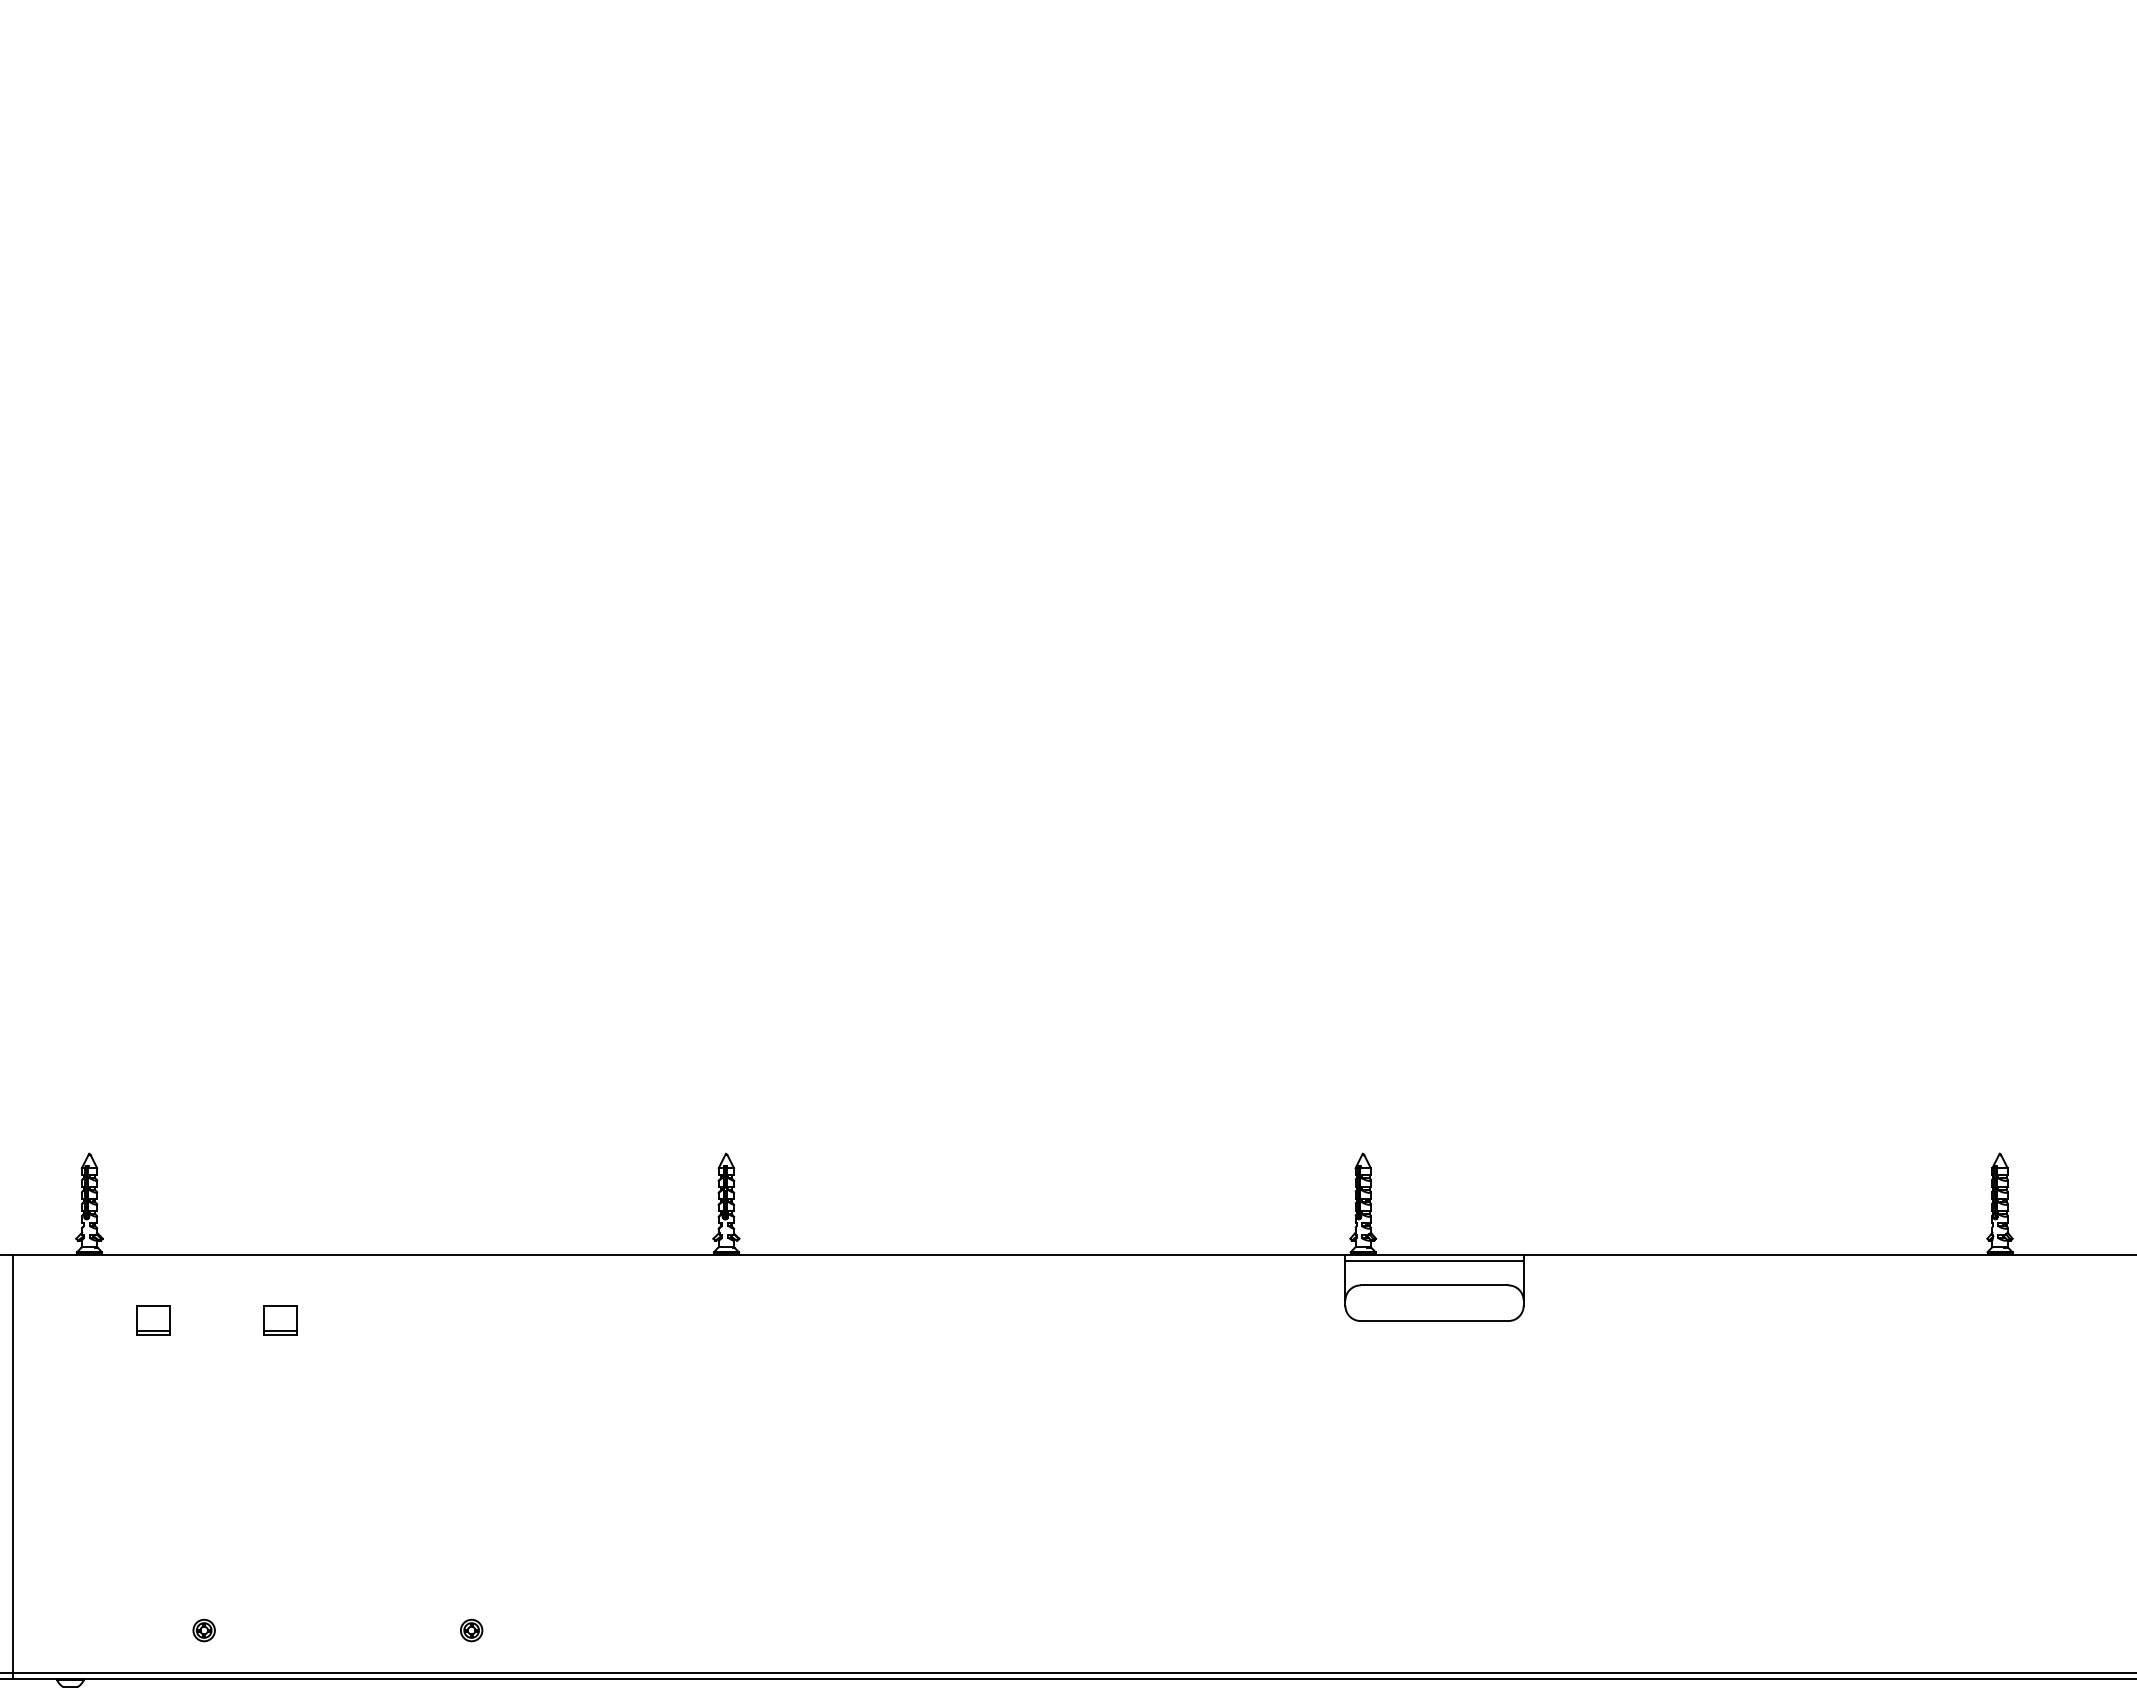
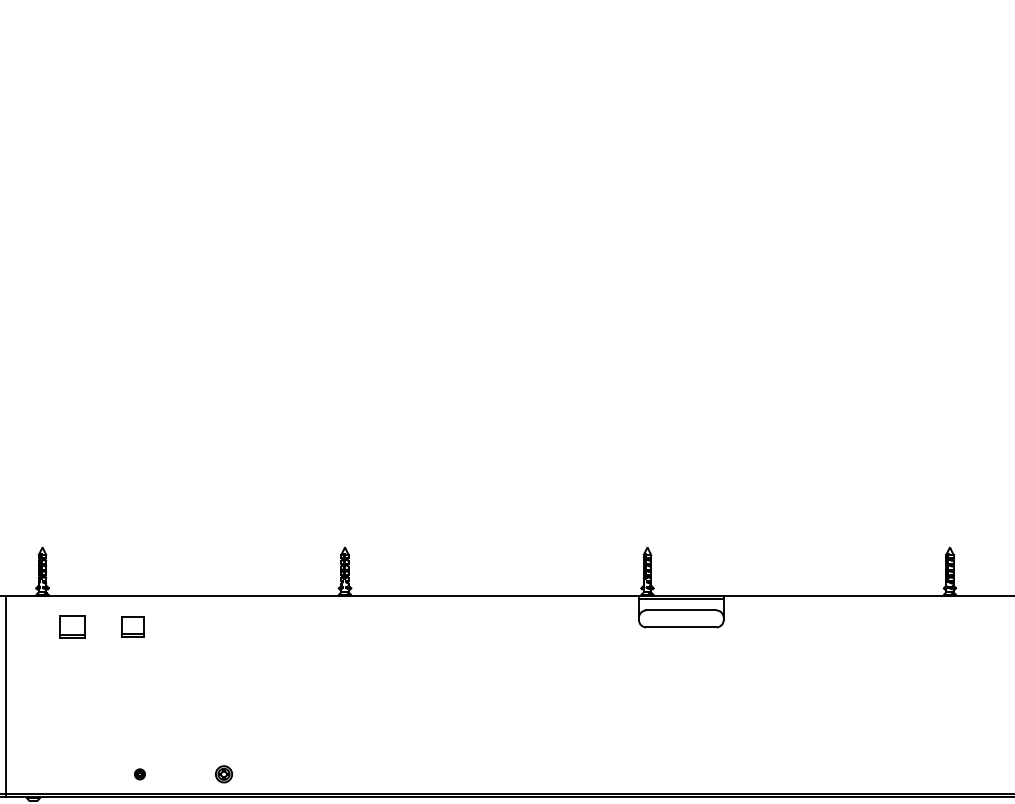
part: (152, 1319) -> (72, 626), size x1.6
part: (278, 1319) -> (132, 626), size x1.4
part: (203, 1630) -> (139, 774), moved
part: (470, 1630) -> (223, 774), size x1.6

